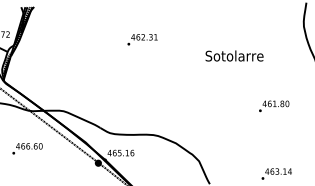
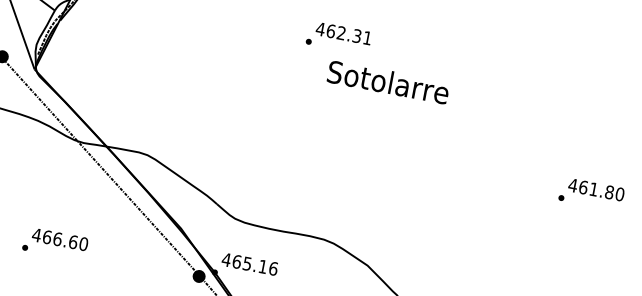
text: (234, 55) -> (388, 81), moved
text: (274, 106) -> (592, 194), moved
text: (27, 148) -> (55, 243), moved

